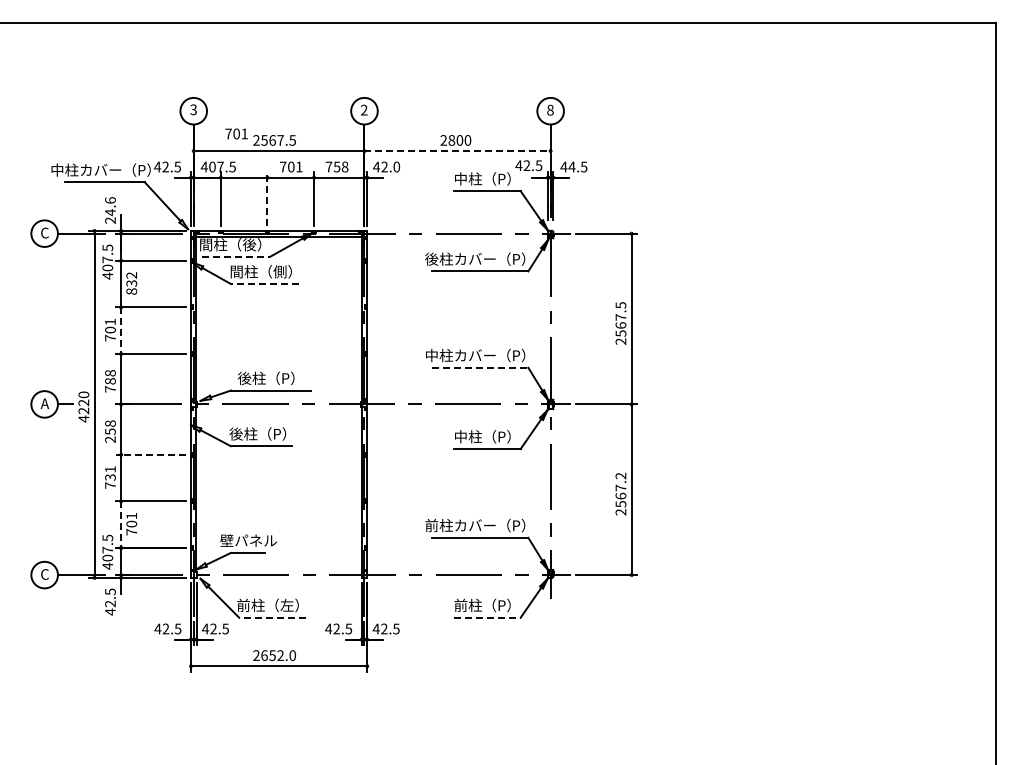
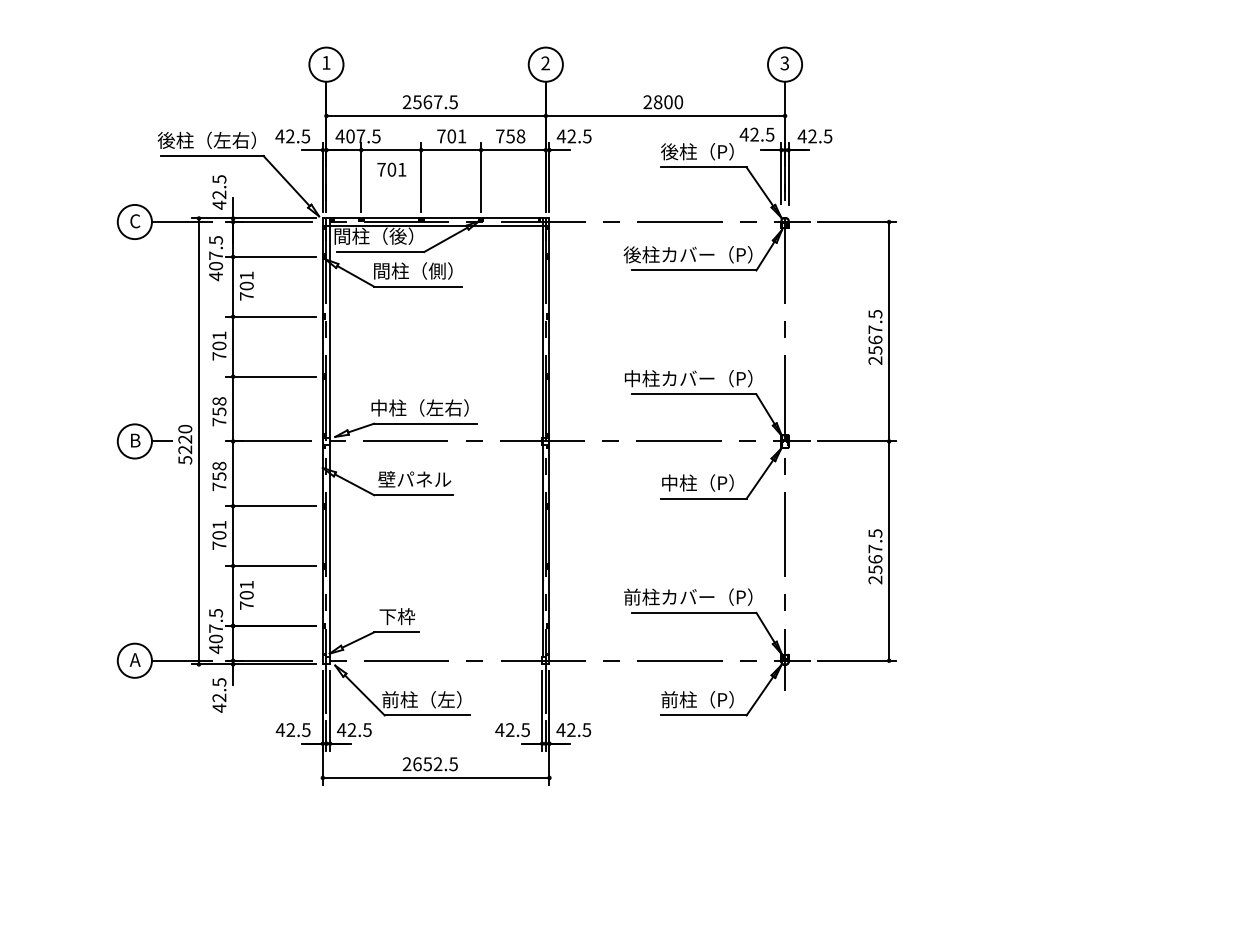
text: (193, 109) -> (326, 62), 3 -> 1
text: (550, 109) -> (784, 62), 8 -> 3
text: (236, 133) -> (391, 169), moved
line: (458, 151) -> (666, 116), dashed -> solid
text: (396, 166) -> (586, 135), 42.0 -> 42.5
text: (571, 166) -> (811, 135), 44.5 -> 42.5
text: (100, 169) -> (206, 139), 中柱カバー（P） -> 後柱（左右）
text: (460, 178) -> (669, 151), 中柱（P） -> 後柱（P）
line: (267, 198) -> (421, 176), dashed -> solid
text: (110, 210) -> (219, 192), 24.6 -> 42.5
line: (236, 256) -> (381, 251), dashed -> solid
text: (131, 283) -> (246, 286), 832 -> 701
line: (264, 284) -> (417, 287), dashed -> solid
line: (121, 331) -> (233, 347), dashed -> solid
line: (480, 367) -> (694, 394), dashed -> solid
text: (266, 378) -> (419, 408), 後柱（P） -> 中柱（左右）
text: (110, 381) -> (219, 412), 788 -> 758
text: (44, 403) -> (134, 440), A -> B
text: (83, 418) -> (184, 459), 4220 -> 5220
text: (259, 433) -> (410, 478), 後柱（P） -> 壁パネル
text: (110, 439) -> (219, 486), 258 -> 758
line: (150, 454) -> (270, 505), dashed -> solid
text: (620, 475) -> (874, 532), 2567.2 -> 2567.5
text: (110, 477) -> (219, 535), 731 -> 701
line: (121, 525) -> (233, 597), dashed -> solid
text: (248, 540) -> (396, 616), 壁パネル -> 下枠
text: (44, 574) -> (134, 660), C -> A
line: (271, 617) -> (426, 715), dashed -> solid
line: (487, 617) -> (703, 715), dashed -> solid
text: (292, 655) -> (453, 764), 2652.0 -> 2652.5

